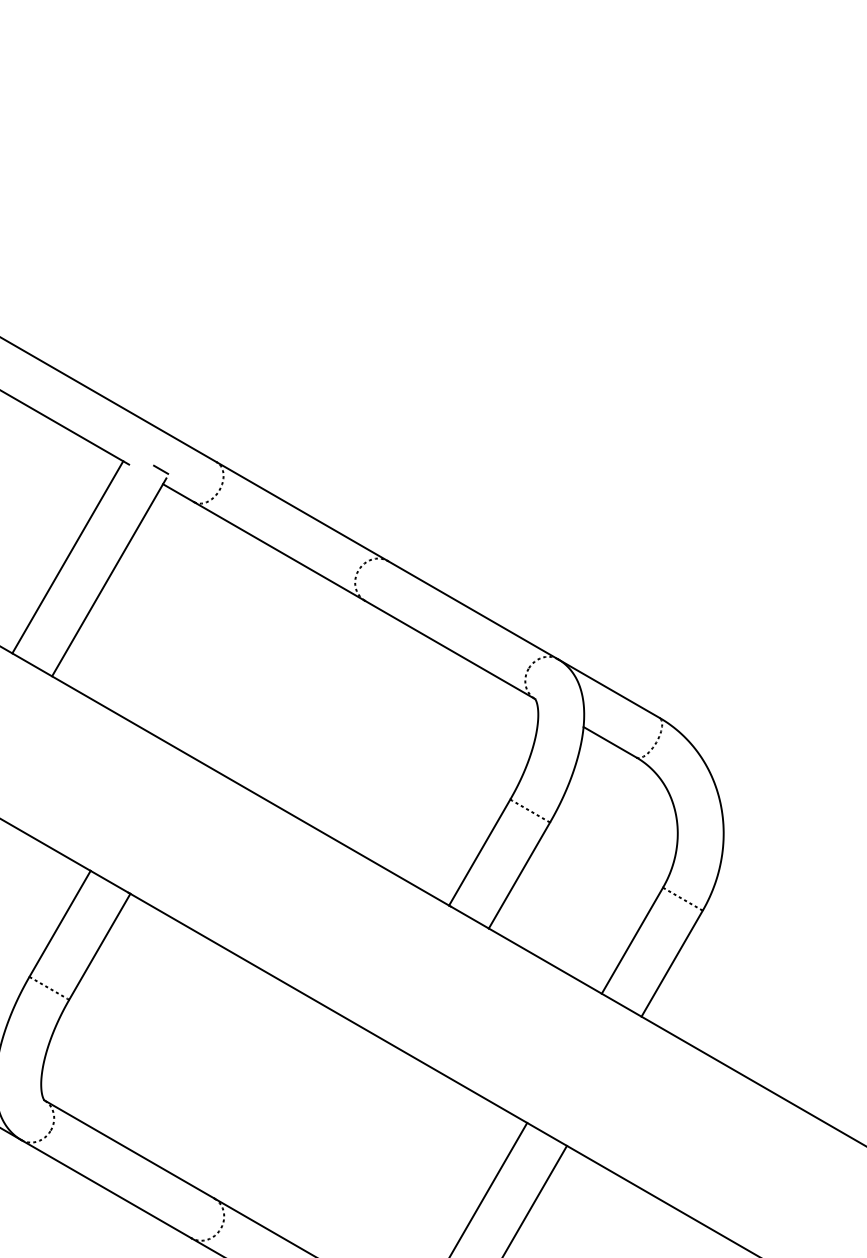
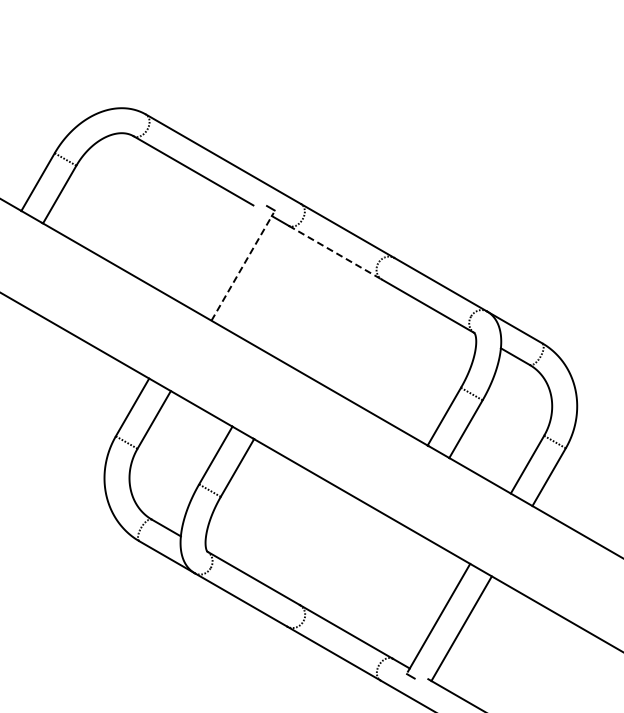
line: (279, 551) -> (335, 252), solid -> dashed
line: (66, 556) -> (219, 255), removed
line: (109, 576) -> (242, 266), solid -> dashed

